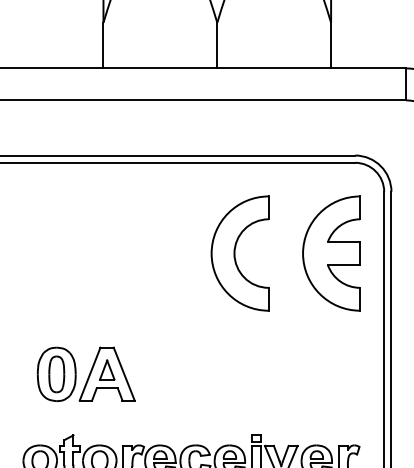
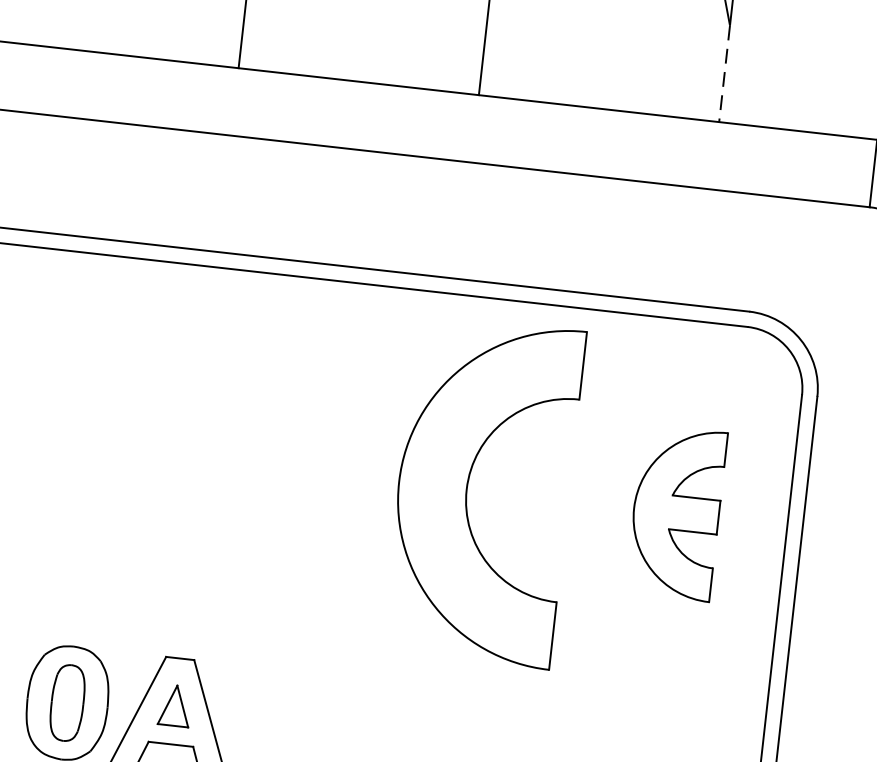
line: (331, 45) -> (725, 73), solid -> dashed
part: (239, 253) -> (481, 491), size x1.4
part: (331, 253) -> (676, 512), size x0.7

